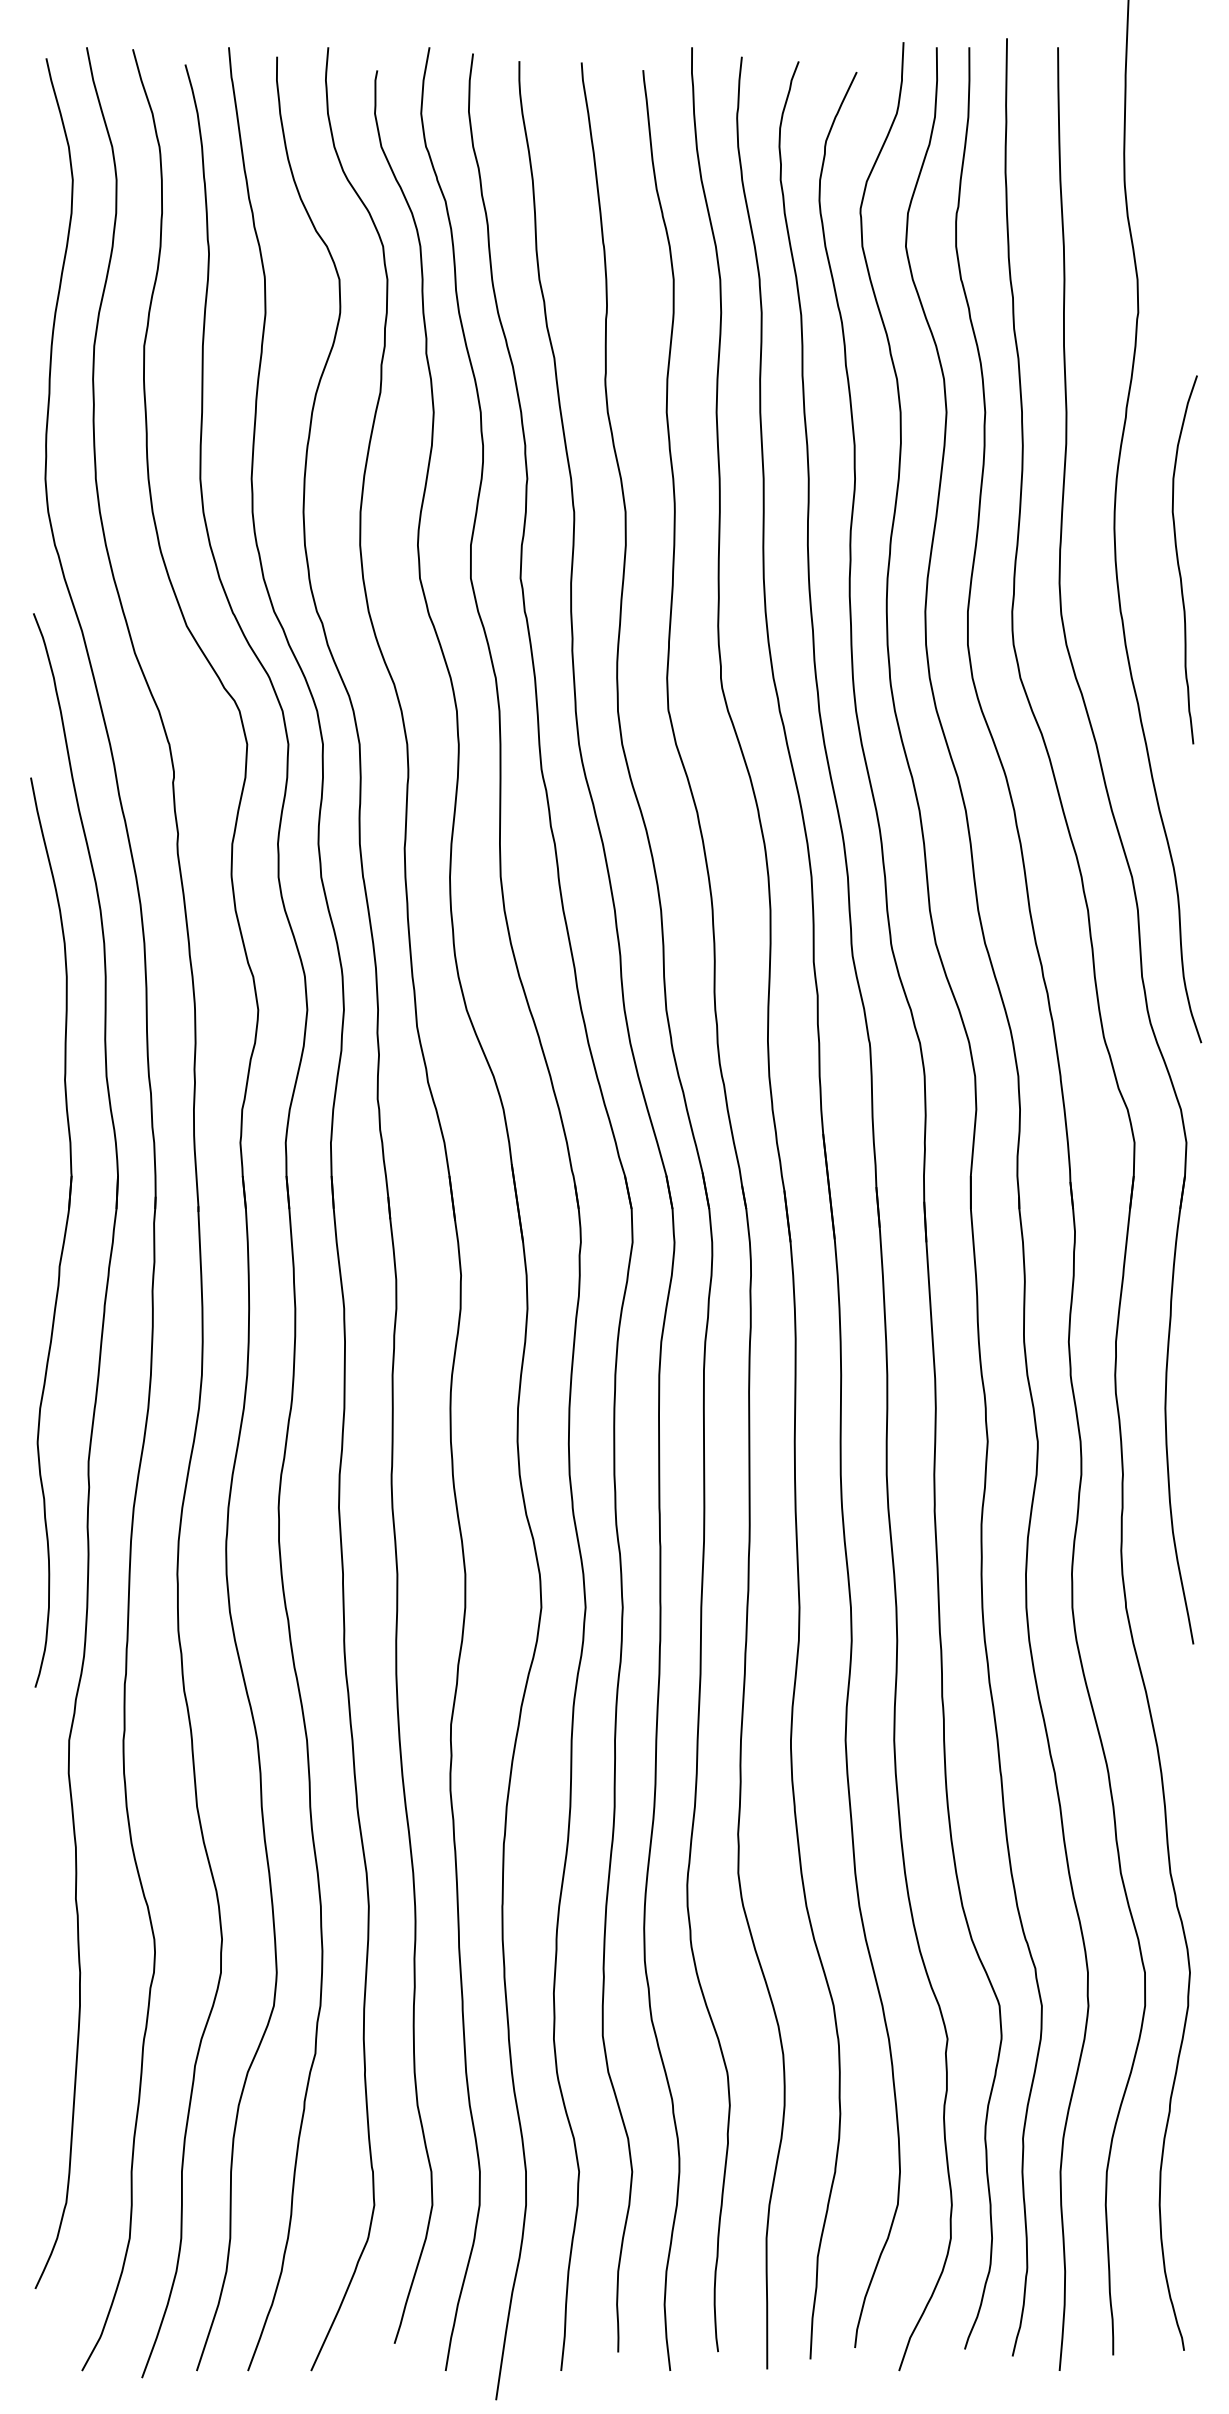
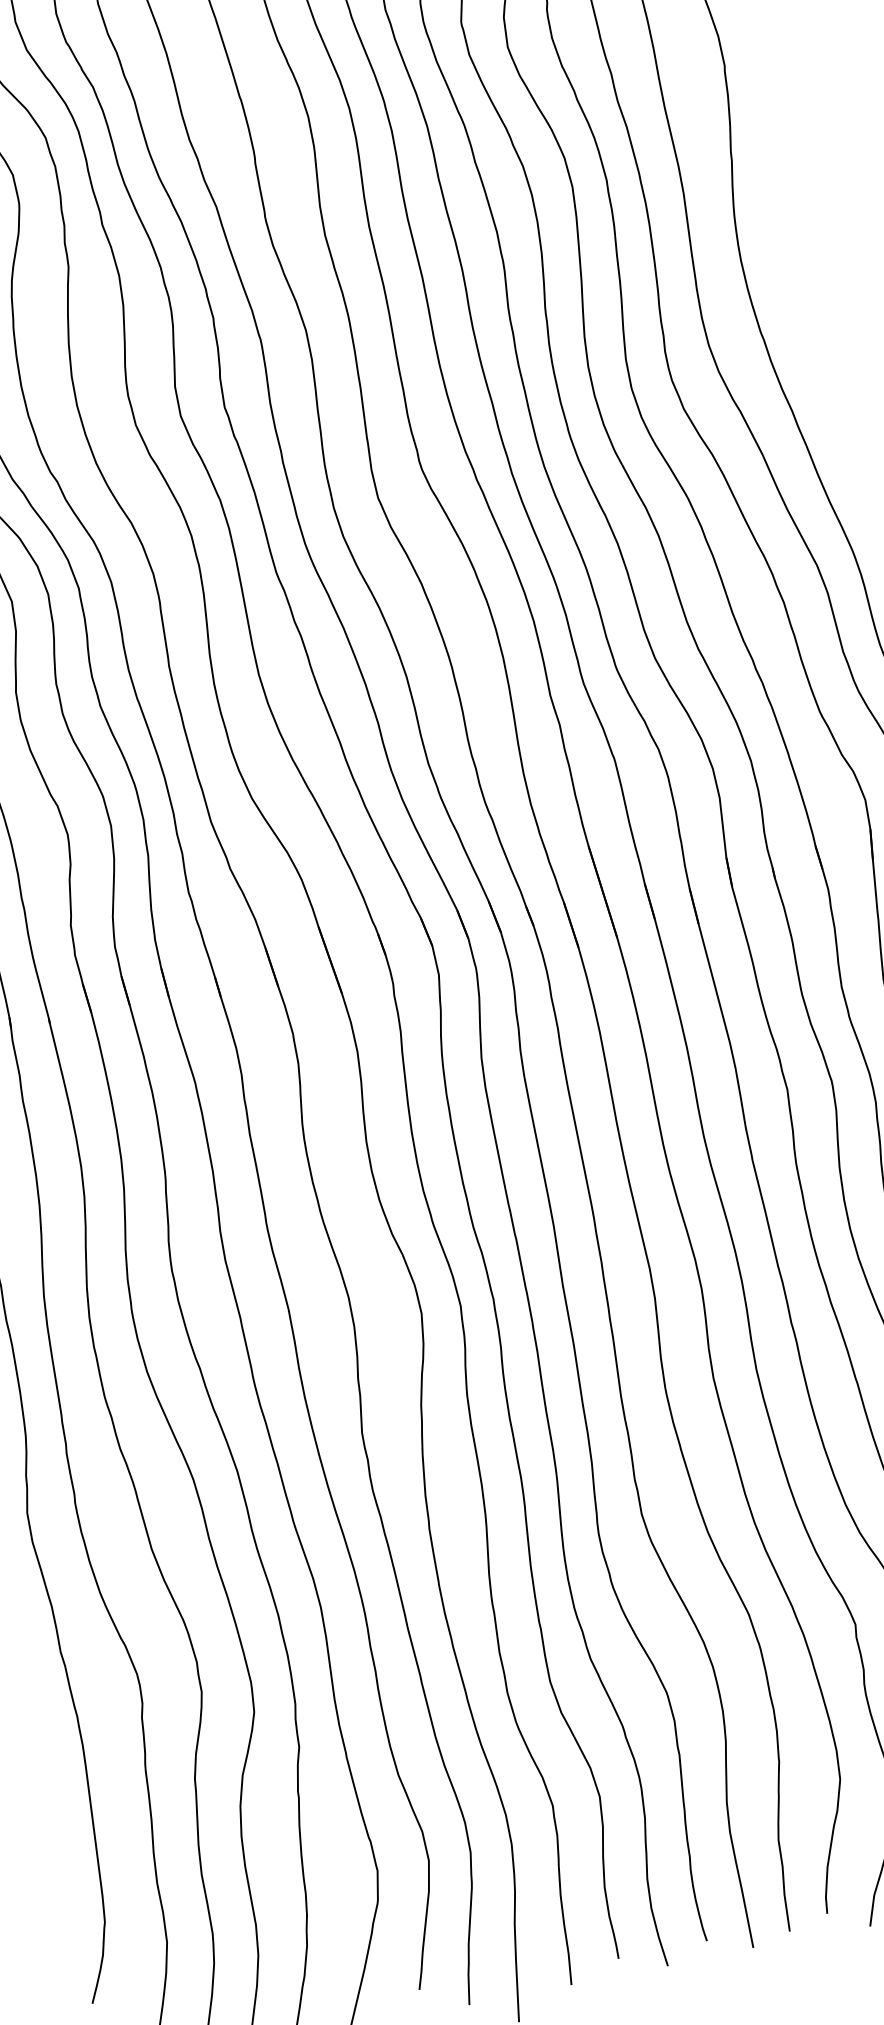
curve: (1178, 559) -> (803, 276), removed

